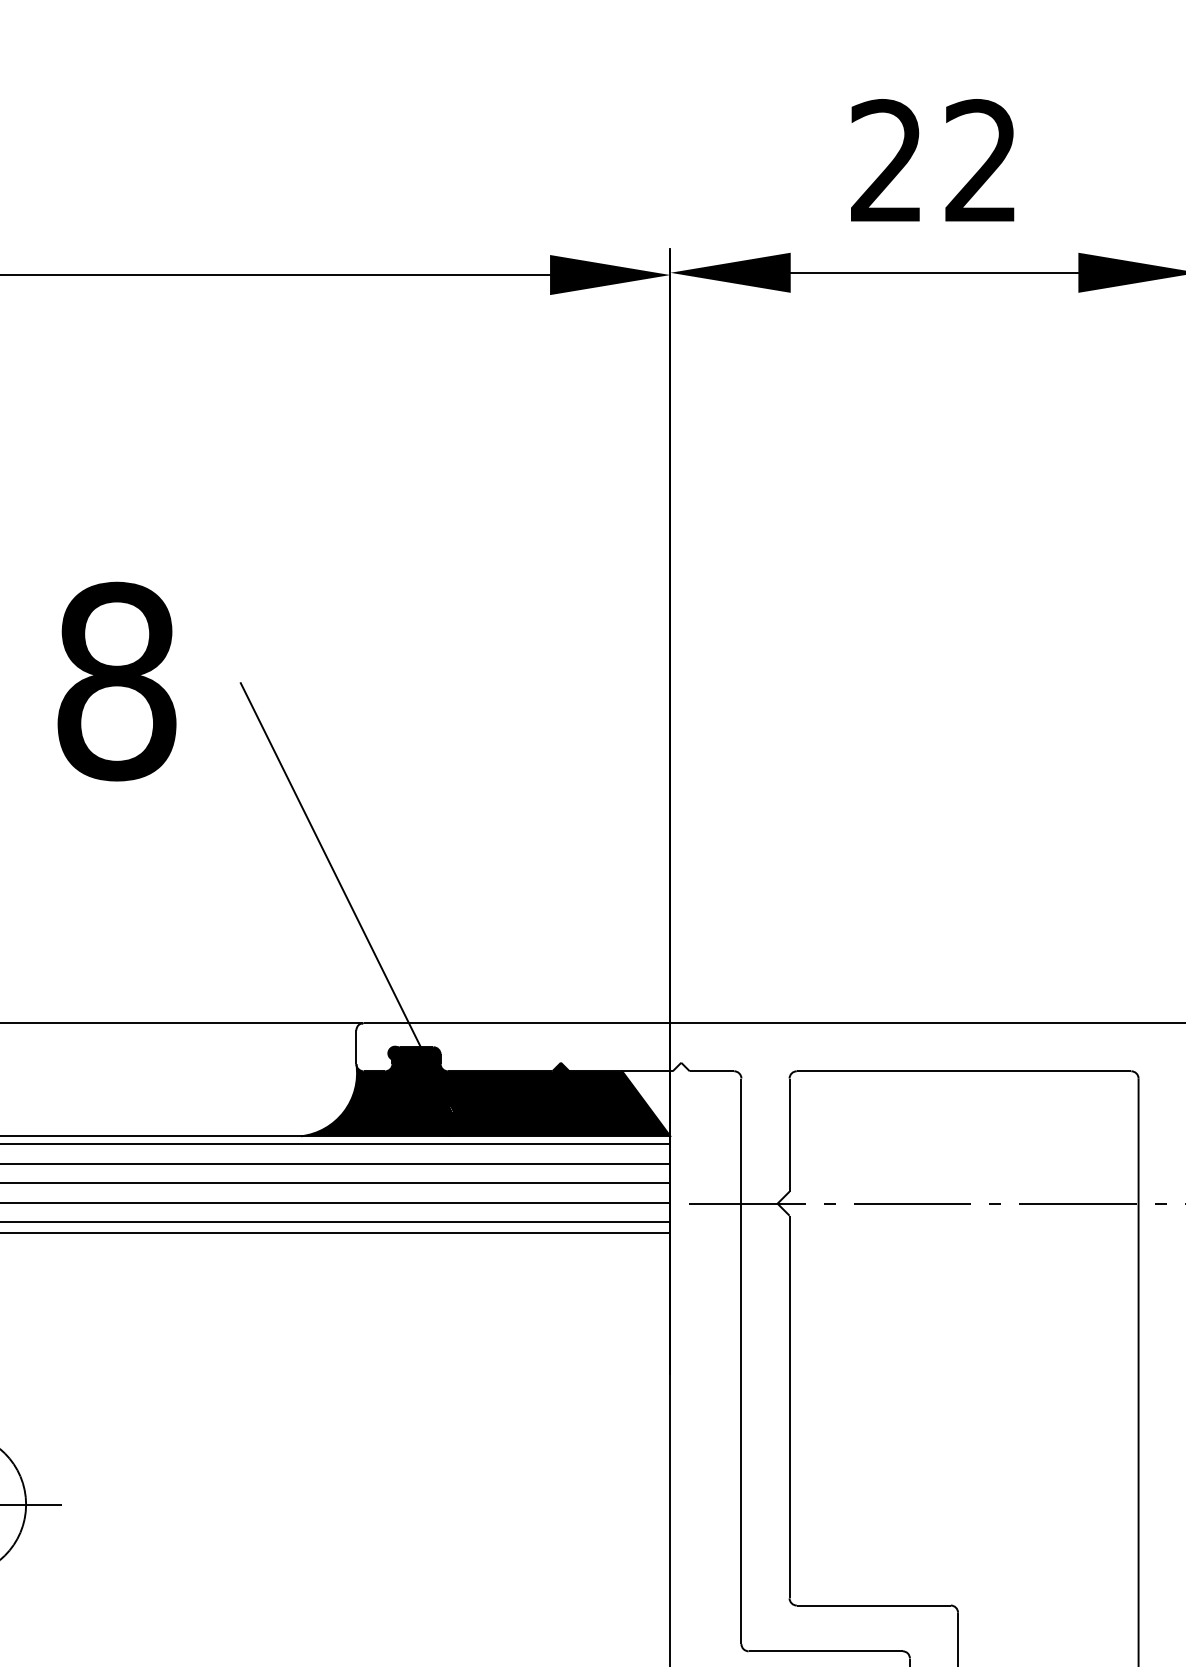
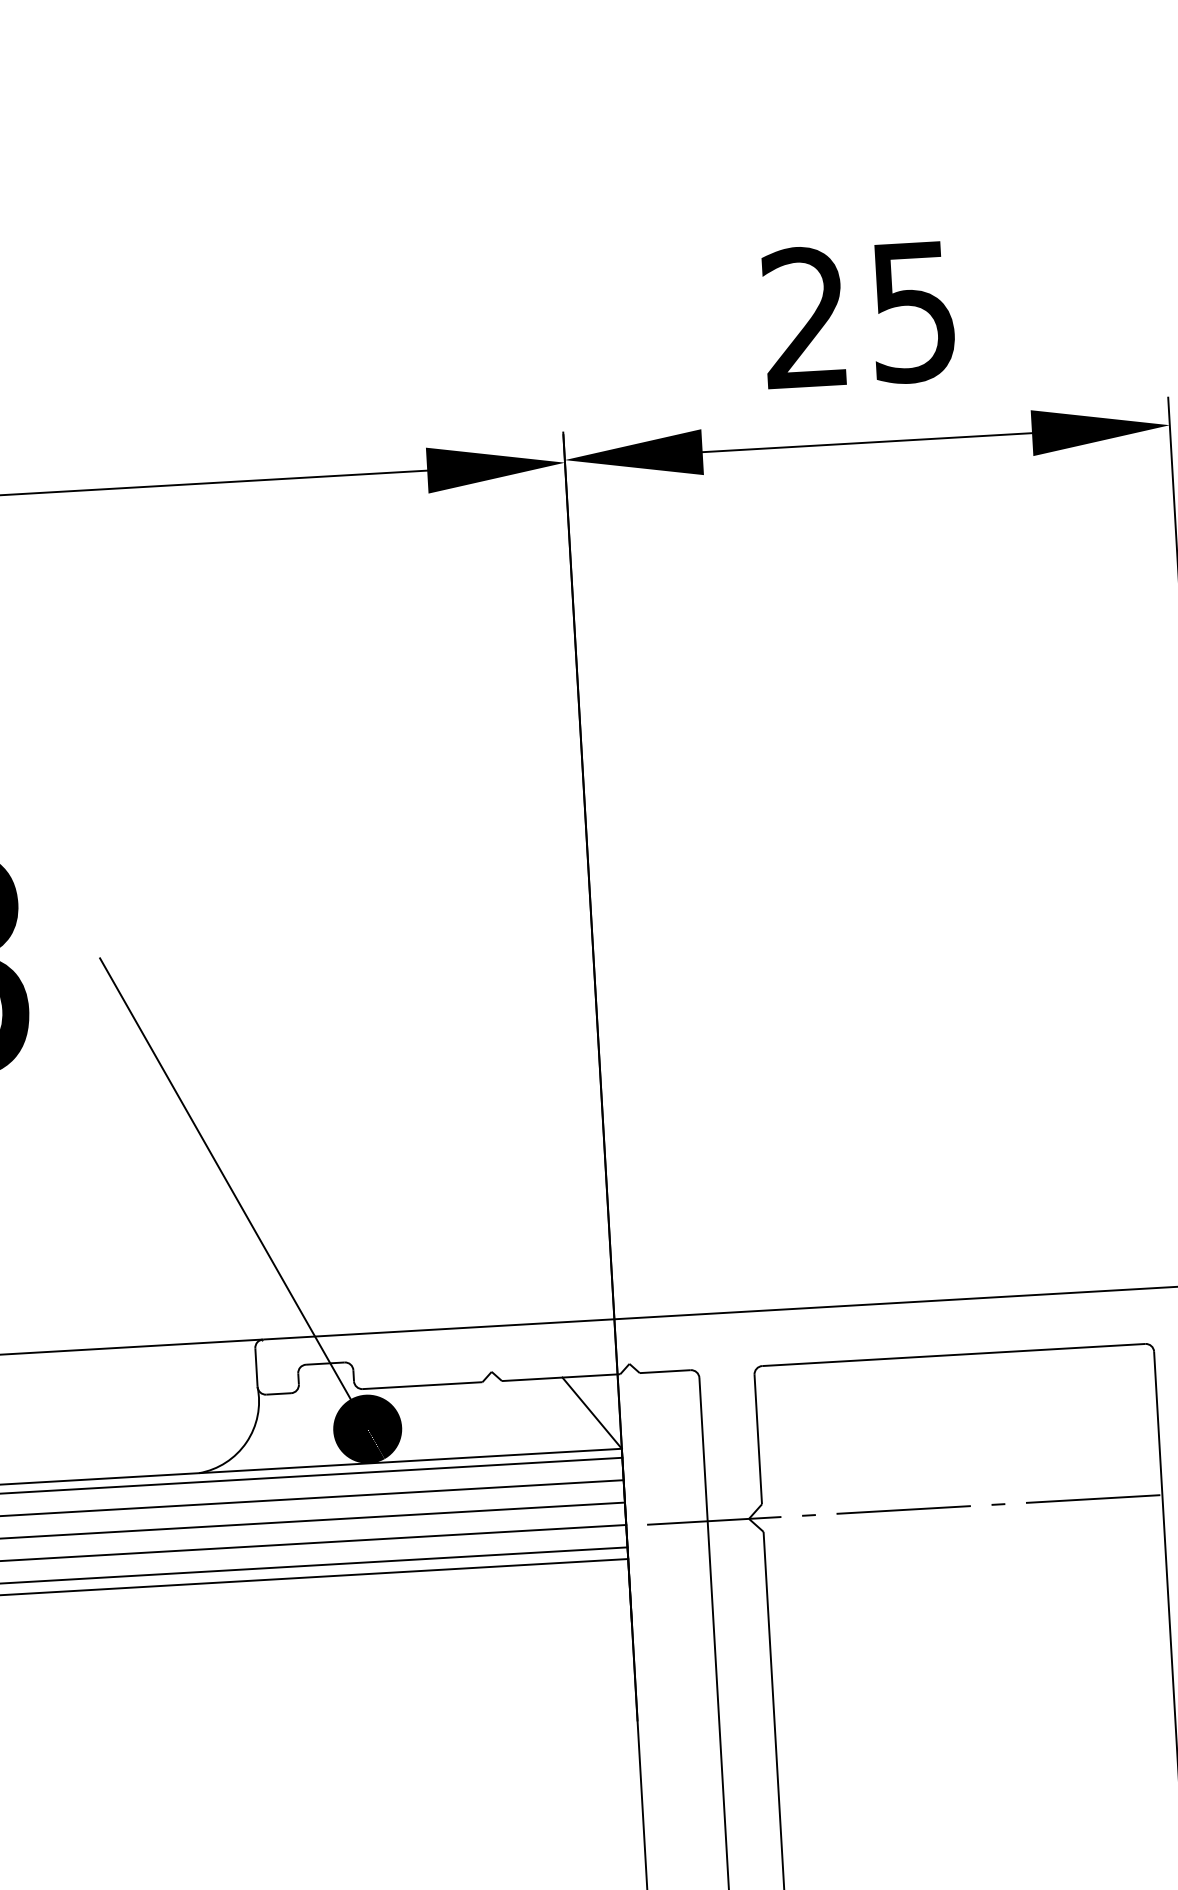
text: (980, 161) -> (912, 312), 22 -> 25
fill: (485, 1090) -> (407, 1408), removed

